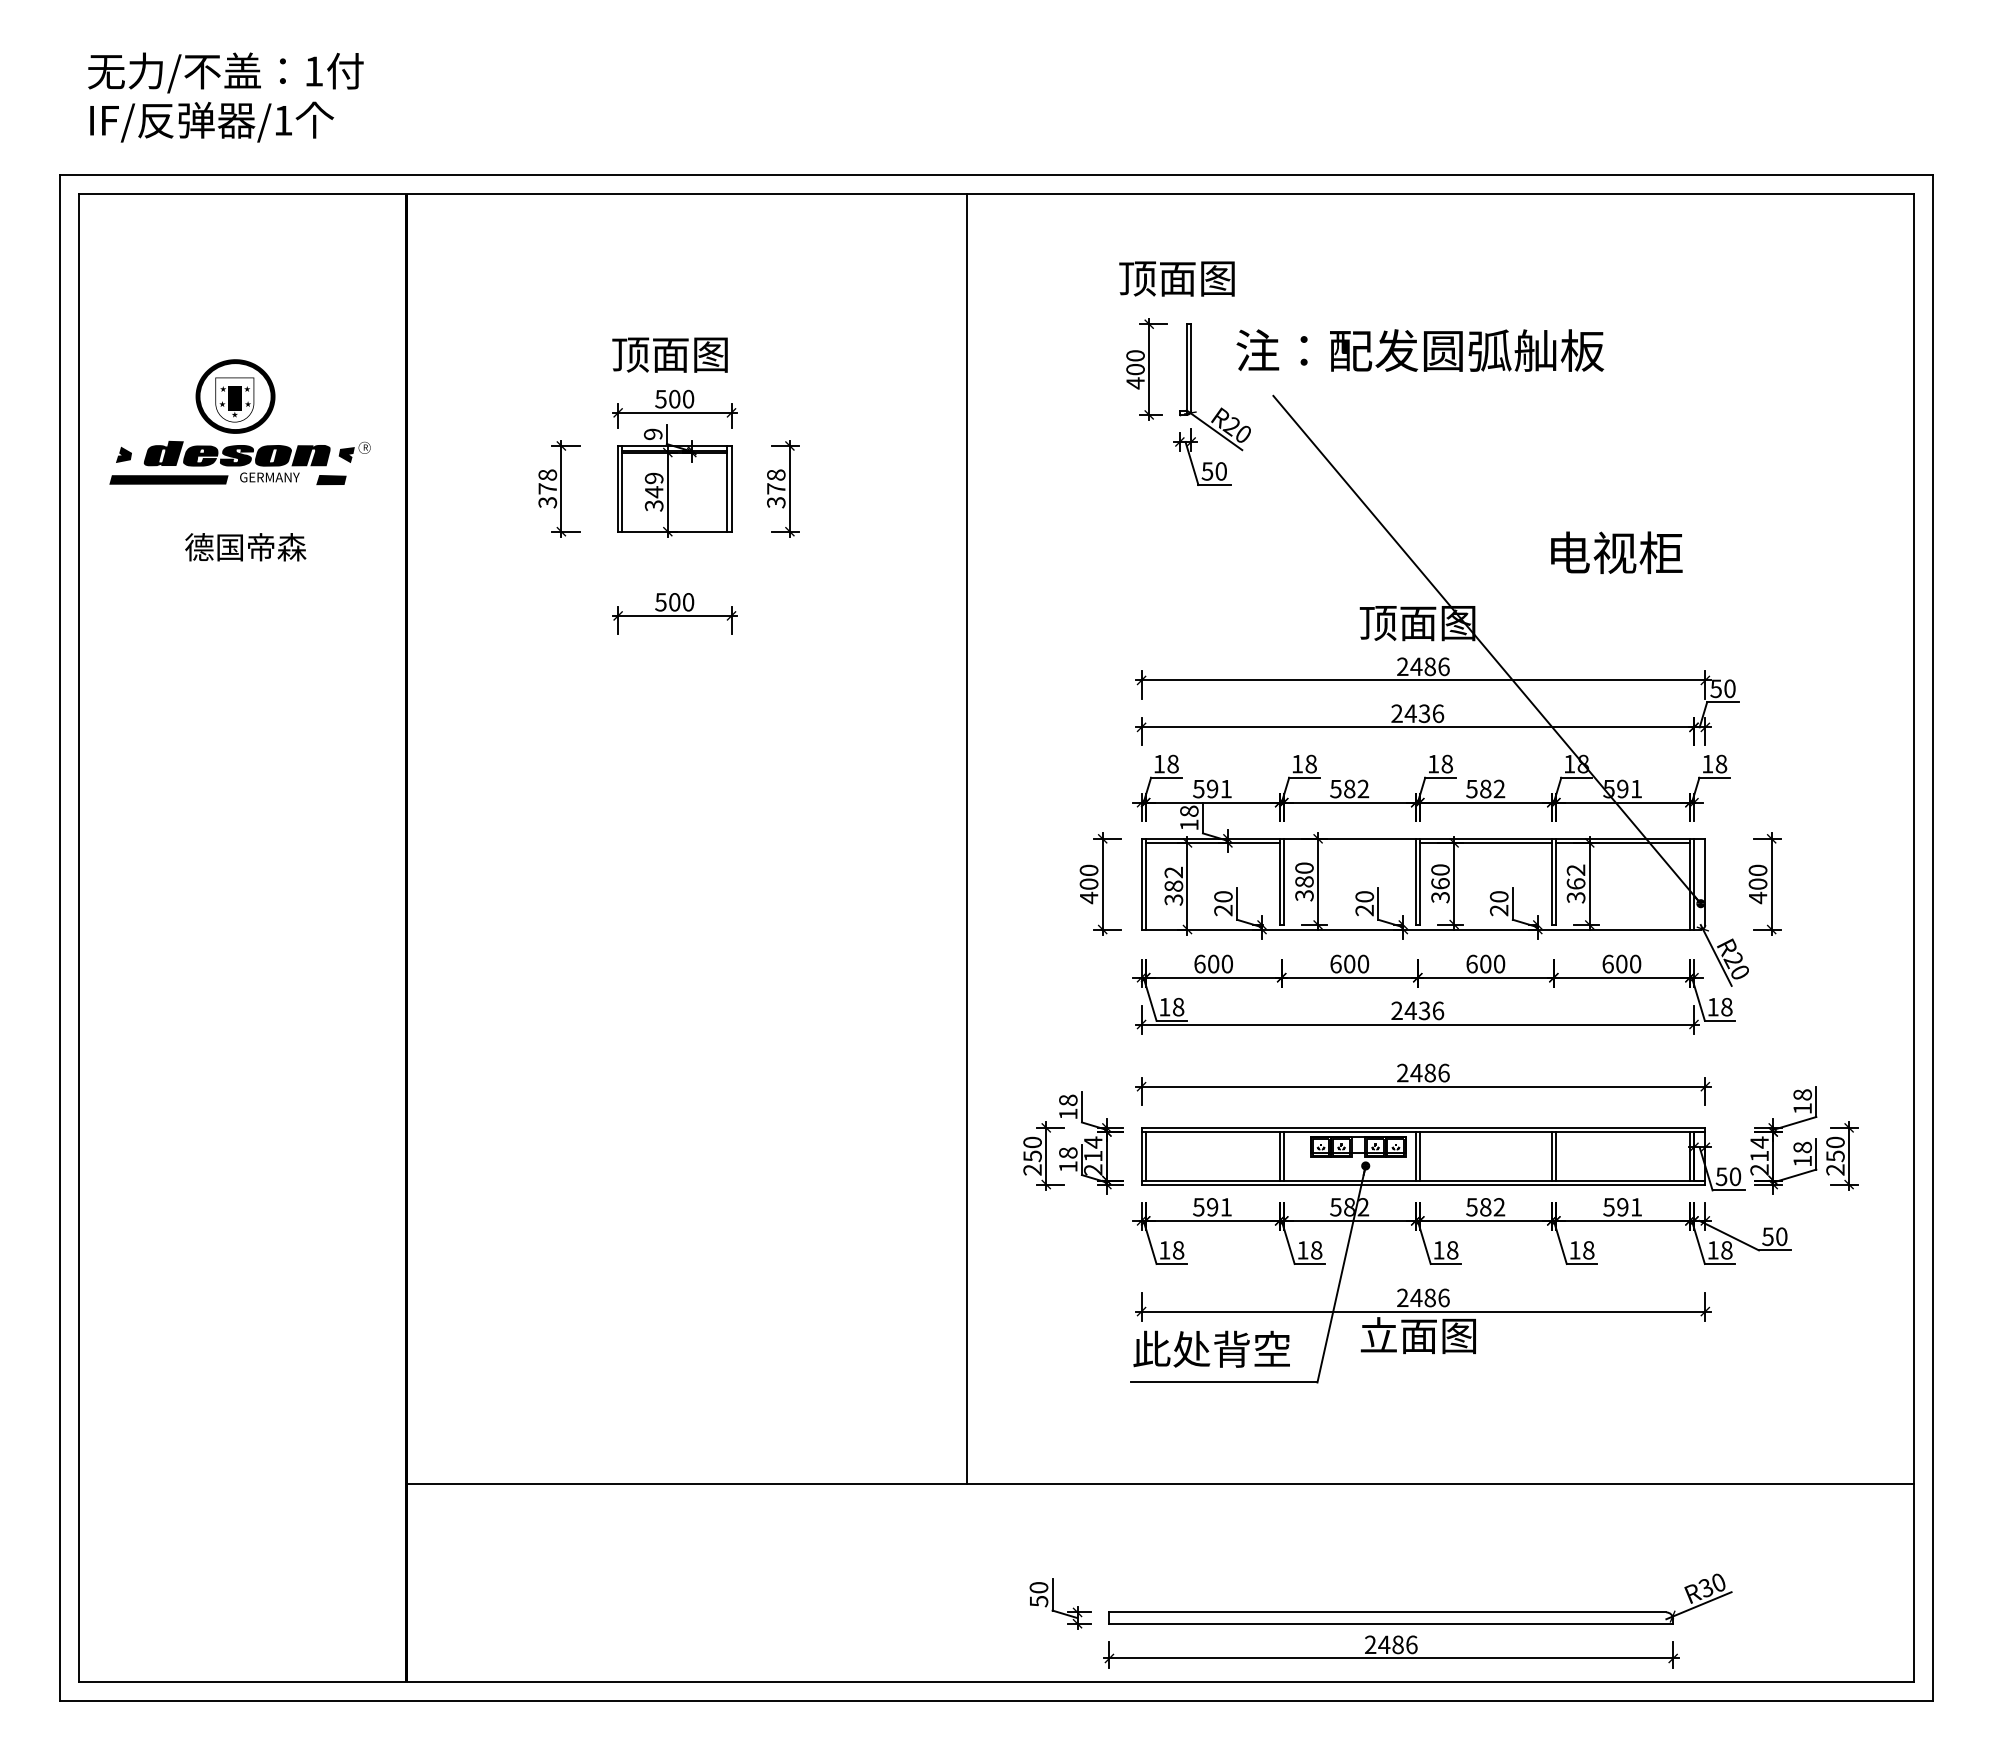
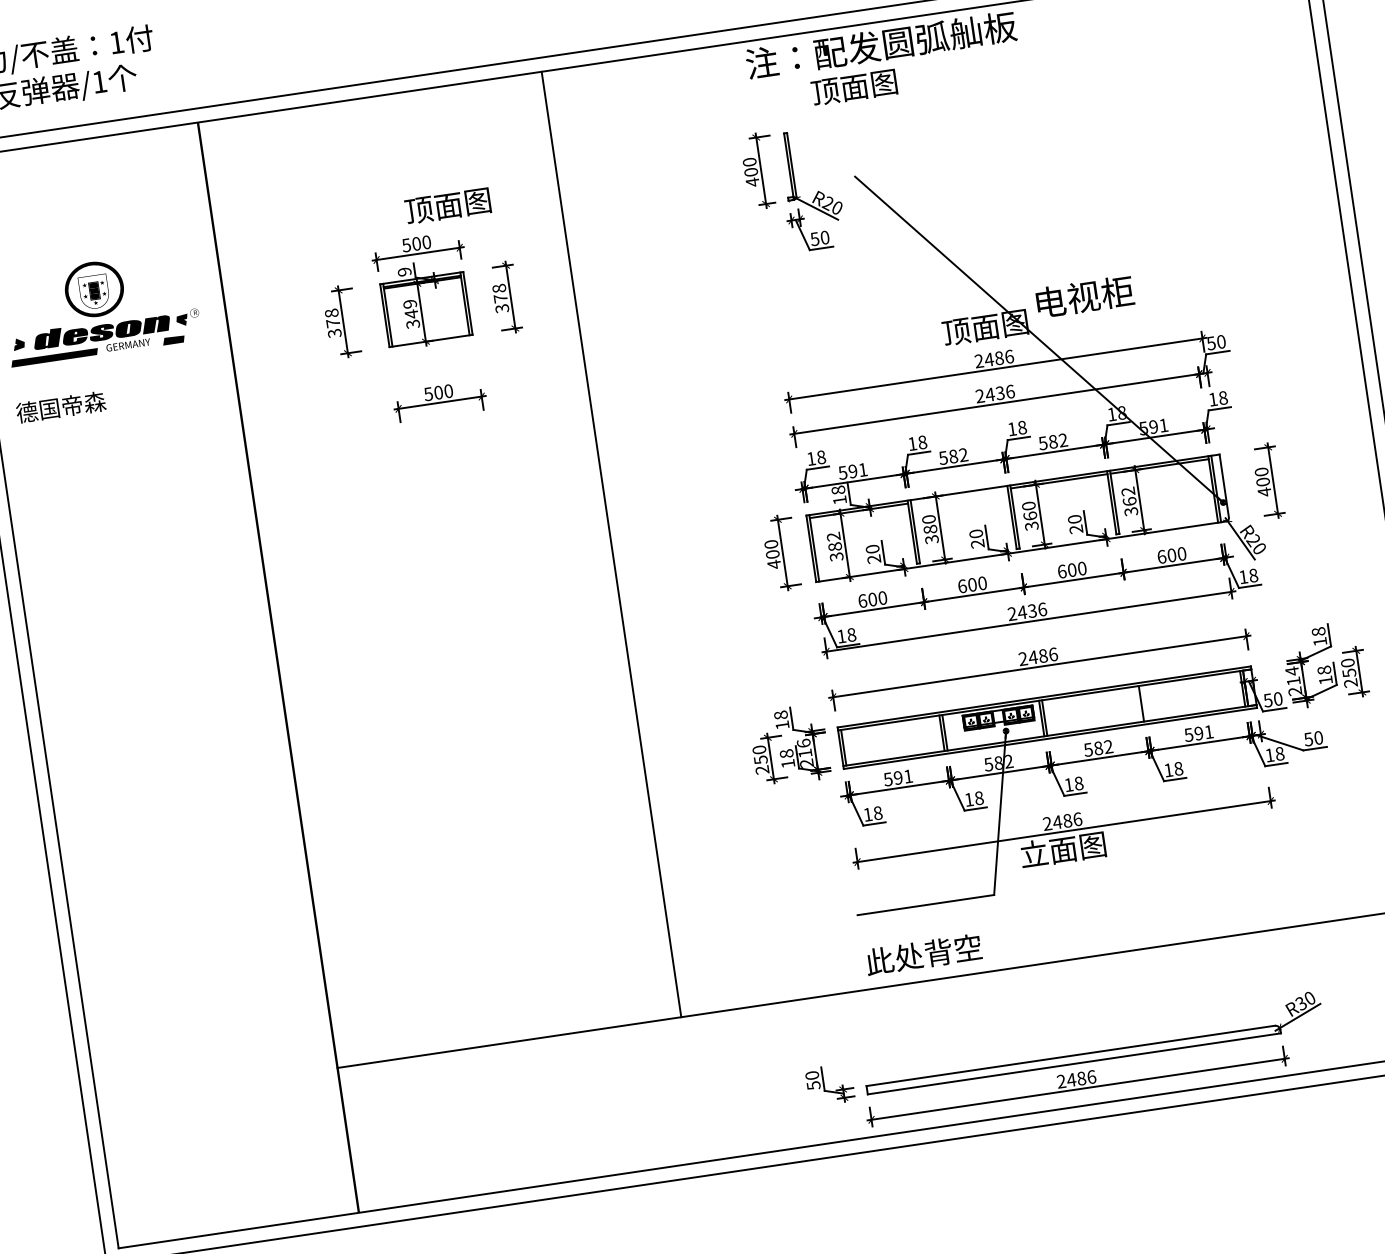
text: (1176, 278) -> (853, 87), moved
text: (1420, 350) -> (881, 45), moved
text: (669, 354) -> (447, 205), moved
text: (245, 547) -> (60, 407), moved
text: (1616, 552) -> (1084, 296), moved
line: (966, 838) -> (611, 544), moved
text: (1093, 1142) -> (804, 743), 214 -> 216
line: (1555, 1155) -> (1144, 702), removed
text: (1211, 1348) -> (923, 954), moved

